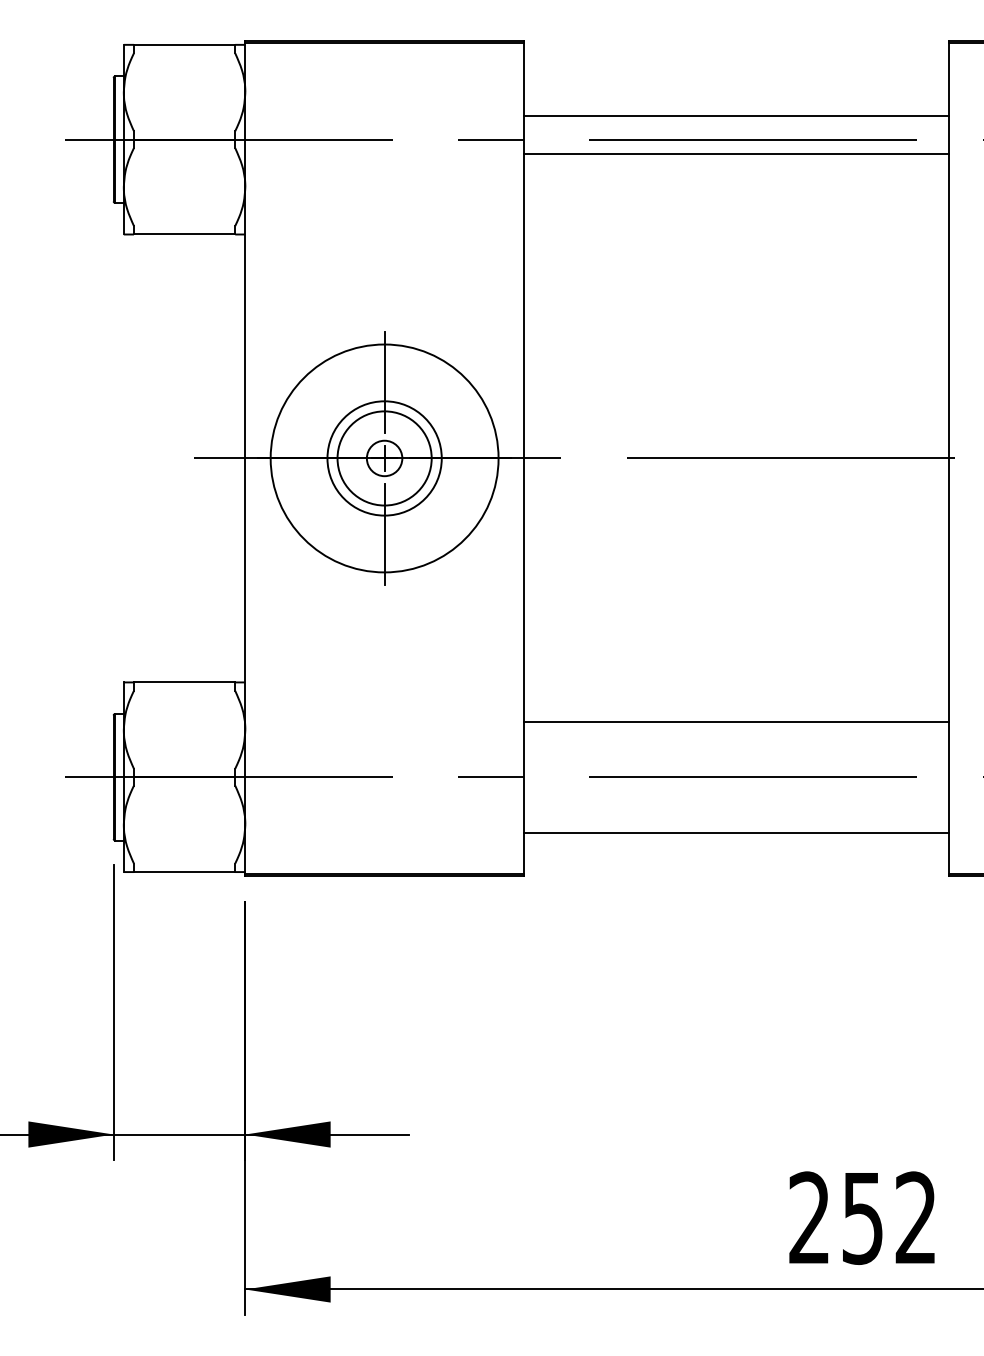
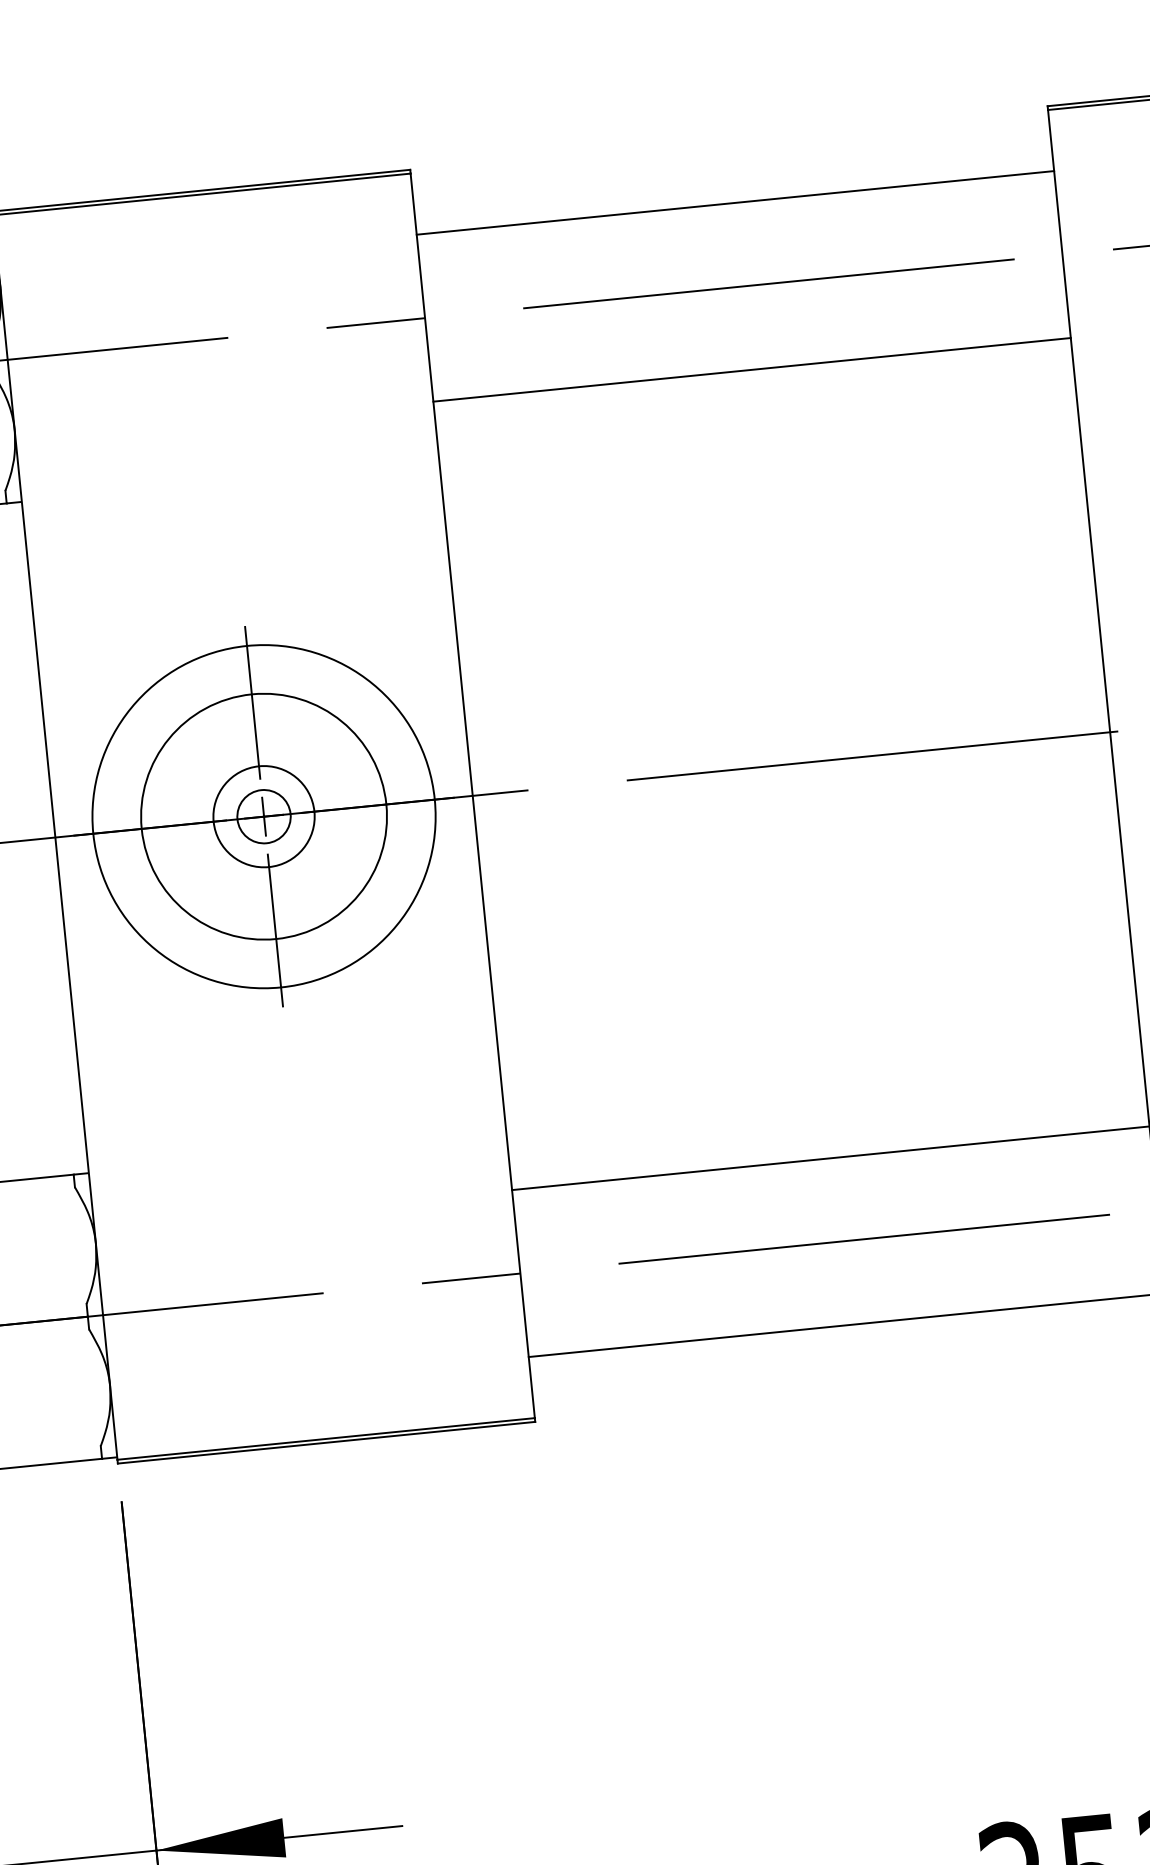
line: (736, 115) -> (735, 202), moved
line: (736, 154) -> (751, 370), moved
circle: (384, 458) -> (263, 816), size x0.71
circle: (384, 458) -> (263, 816), size x1.43

